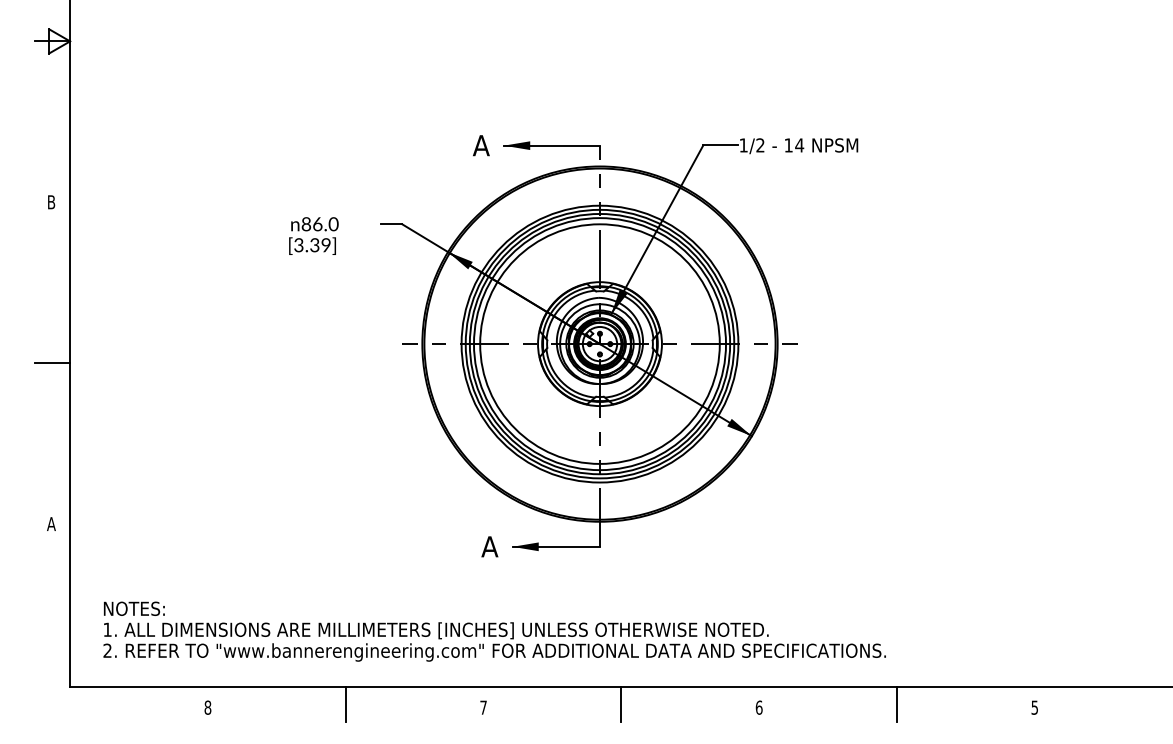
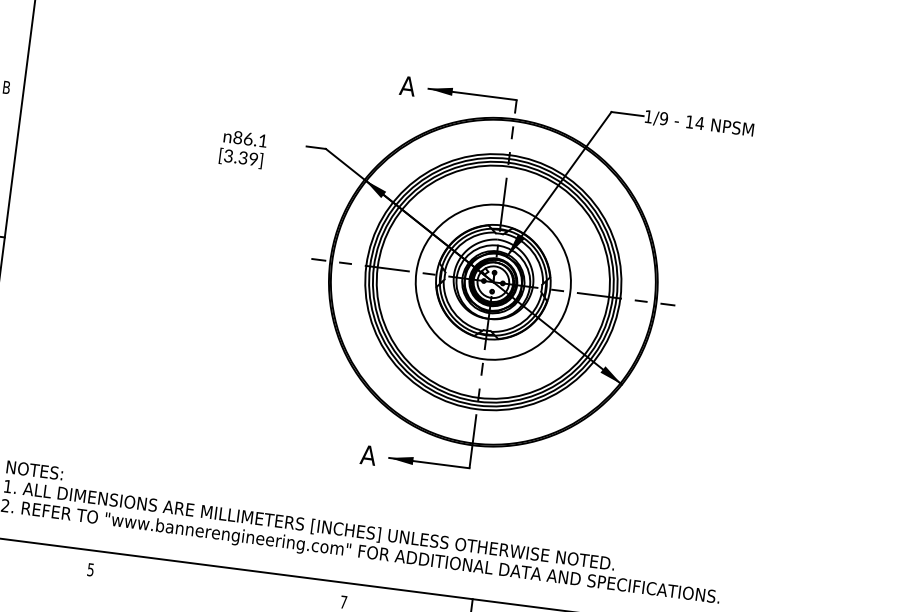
text: (760, 145) -> (664, 118), 1/2 -> 1/9
text: (333, 224) -> (262, 141), 86.0 -> 86.1
circle: (599, 343) -> (492, 281), size x0.7
line: (345, 703) -> (217, 582), removed
text: (207, 707) -> (90, 569), 8 -> 5

